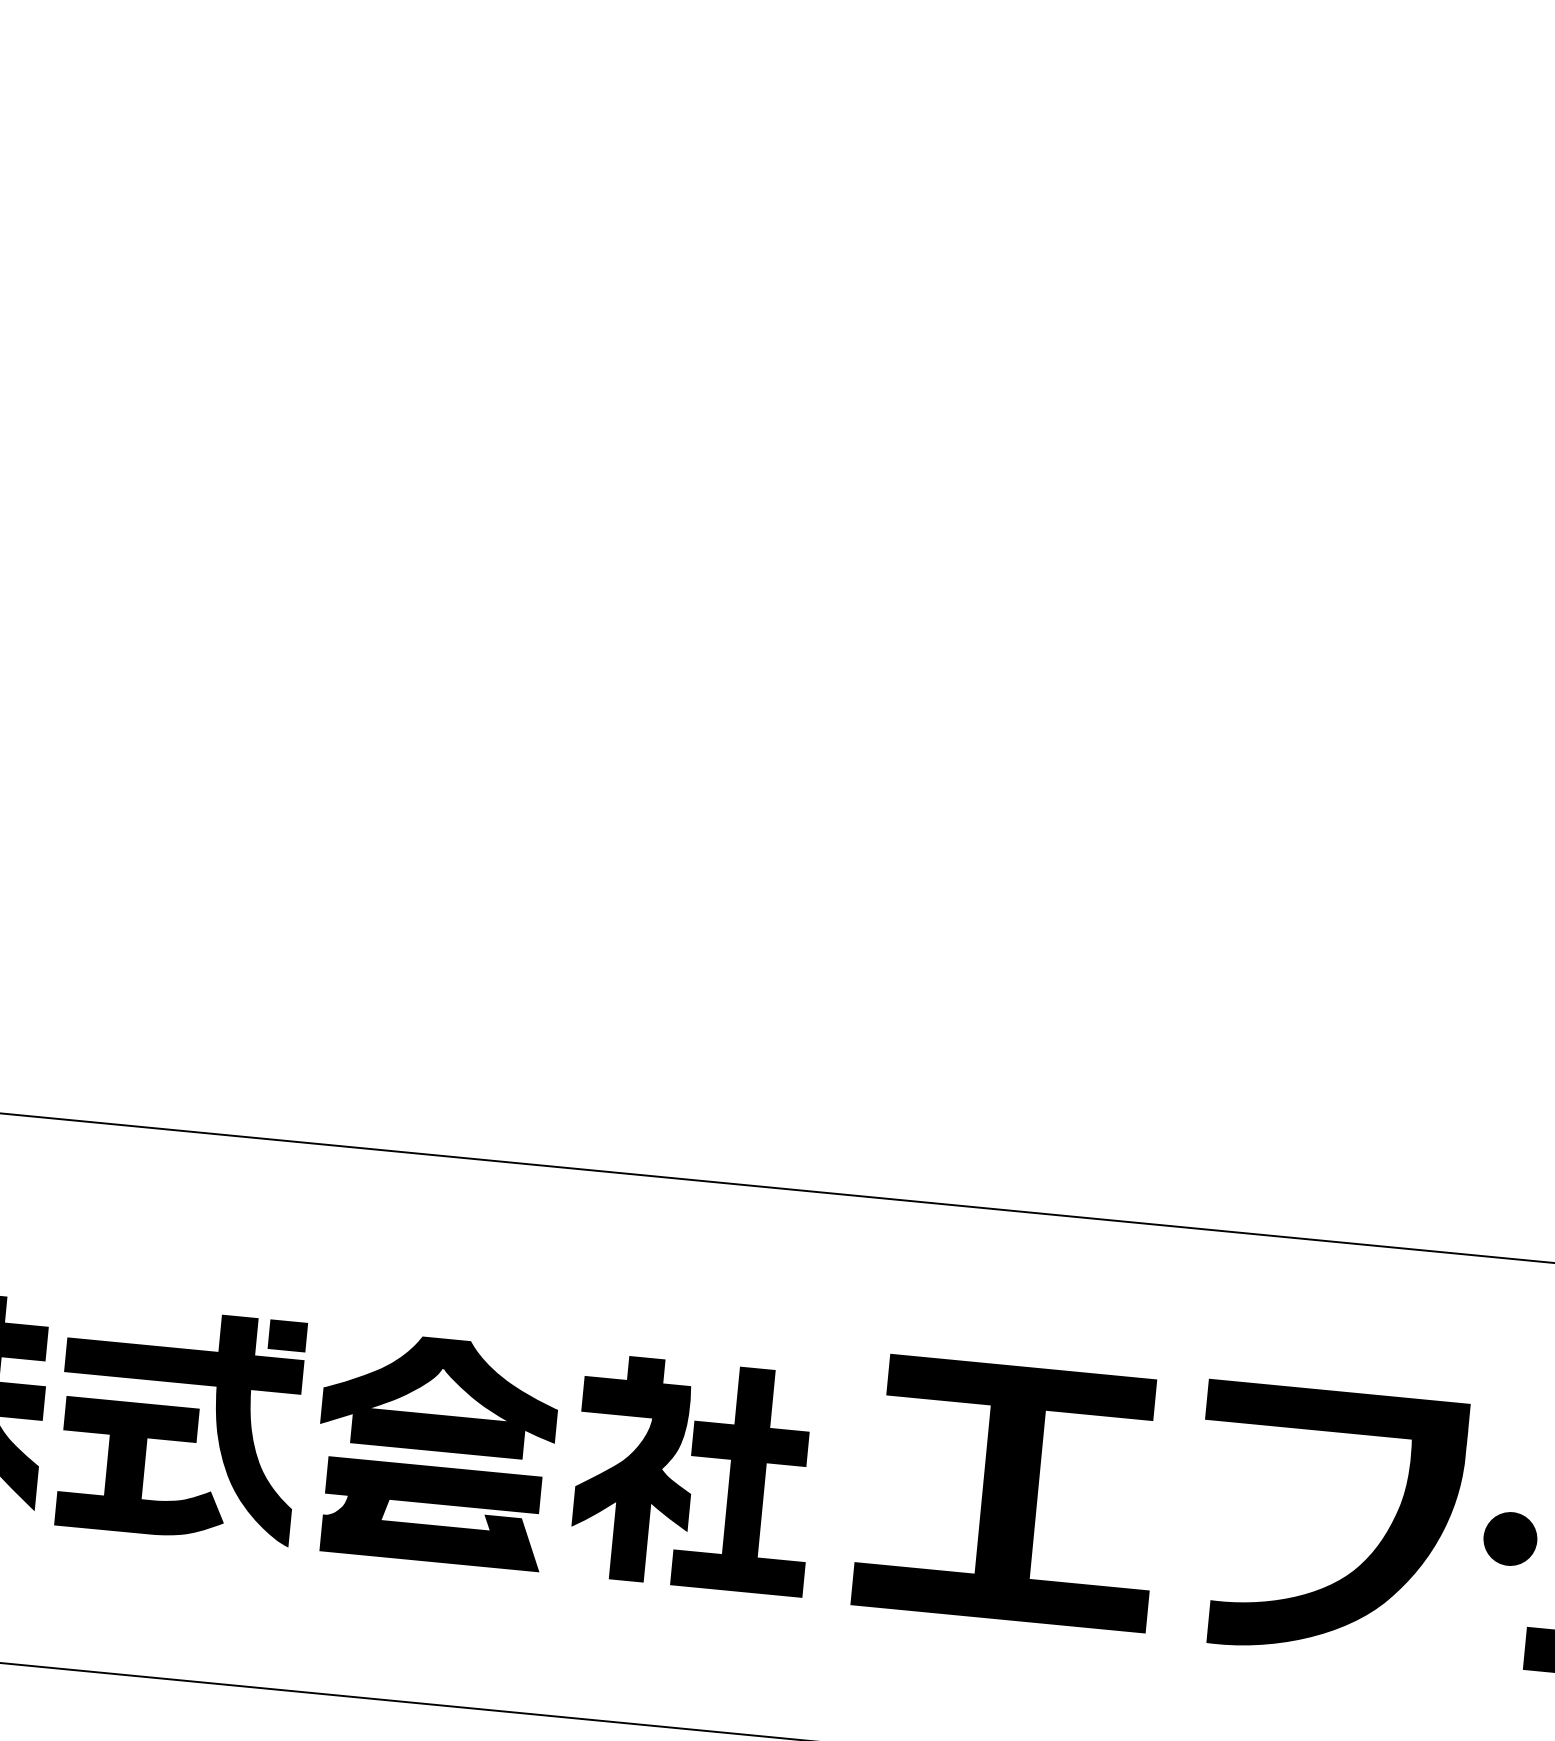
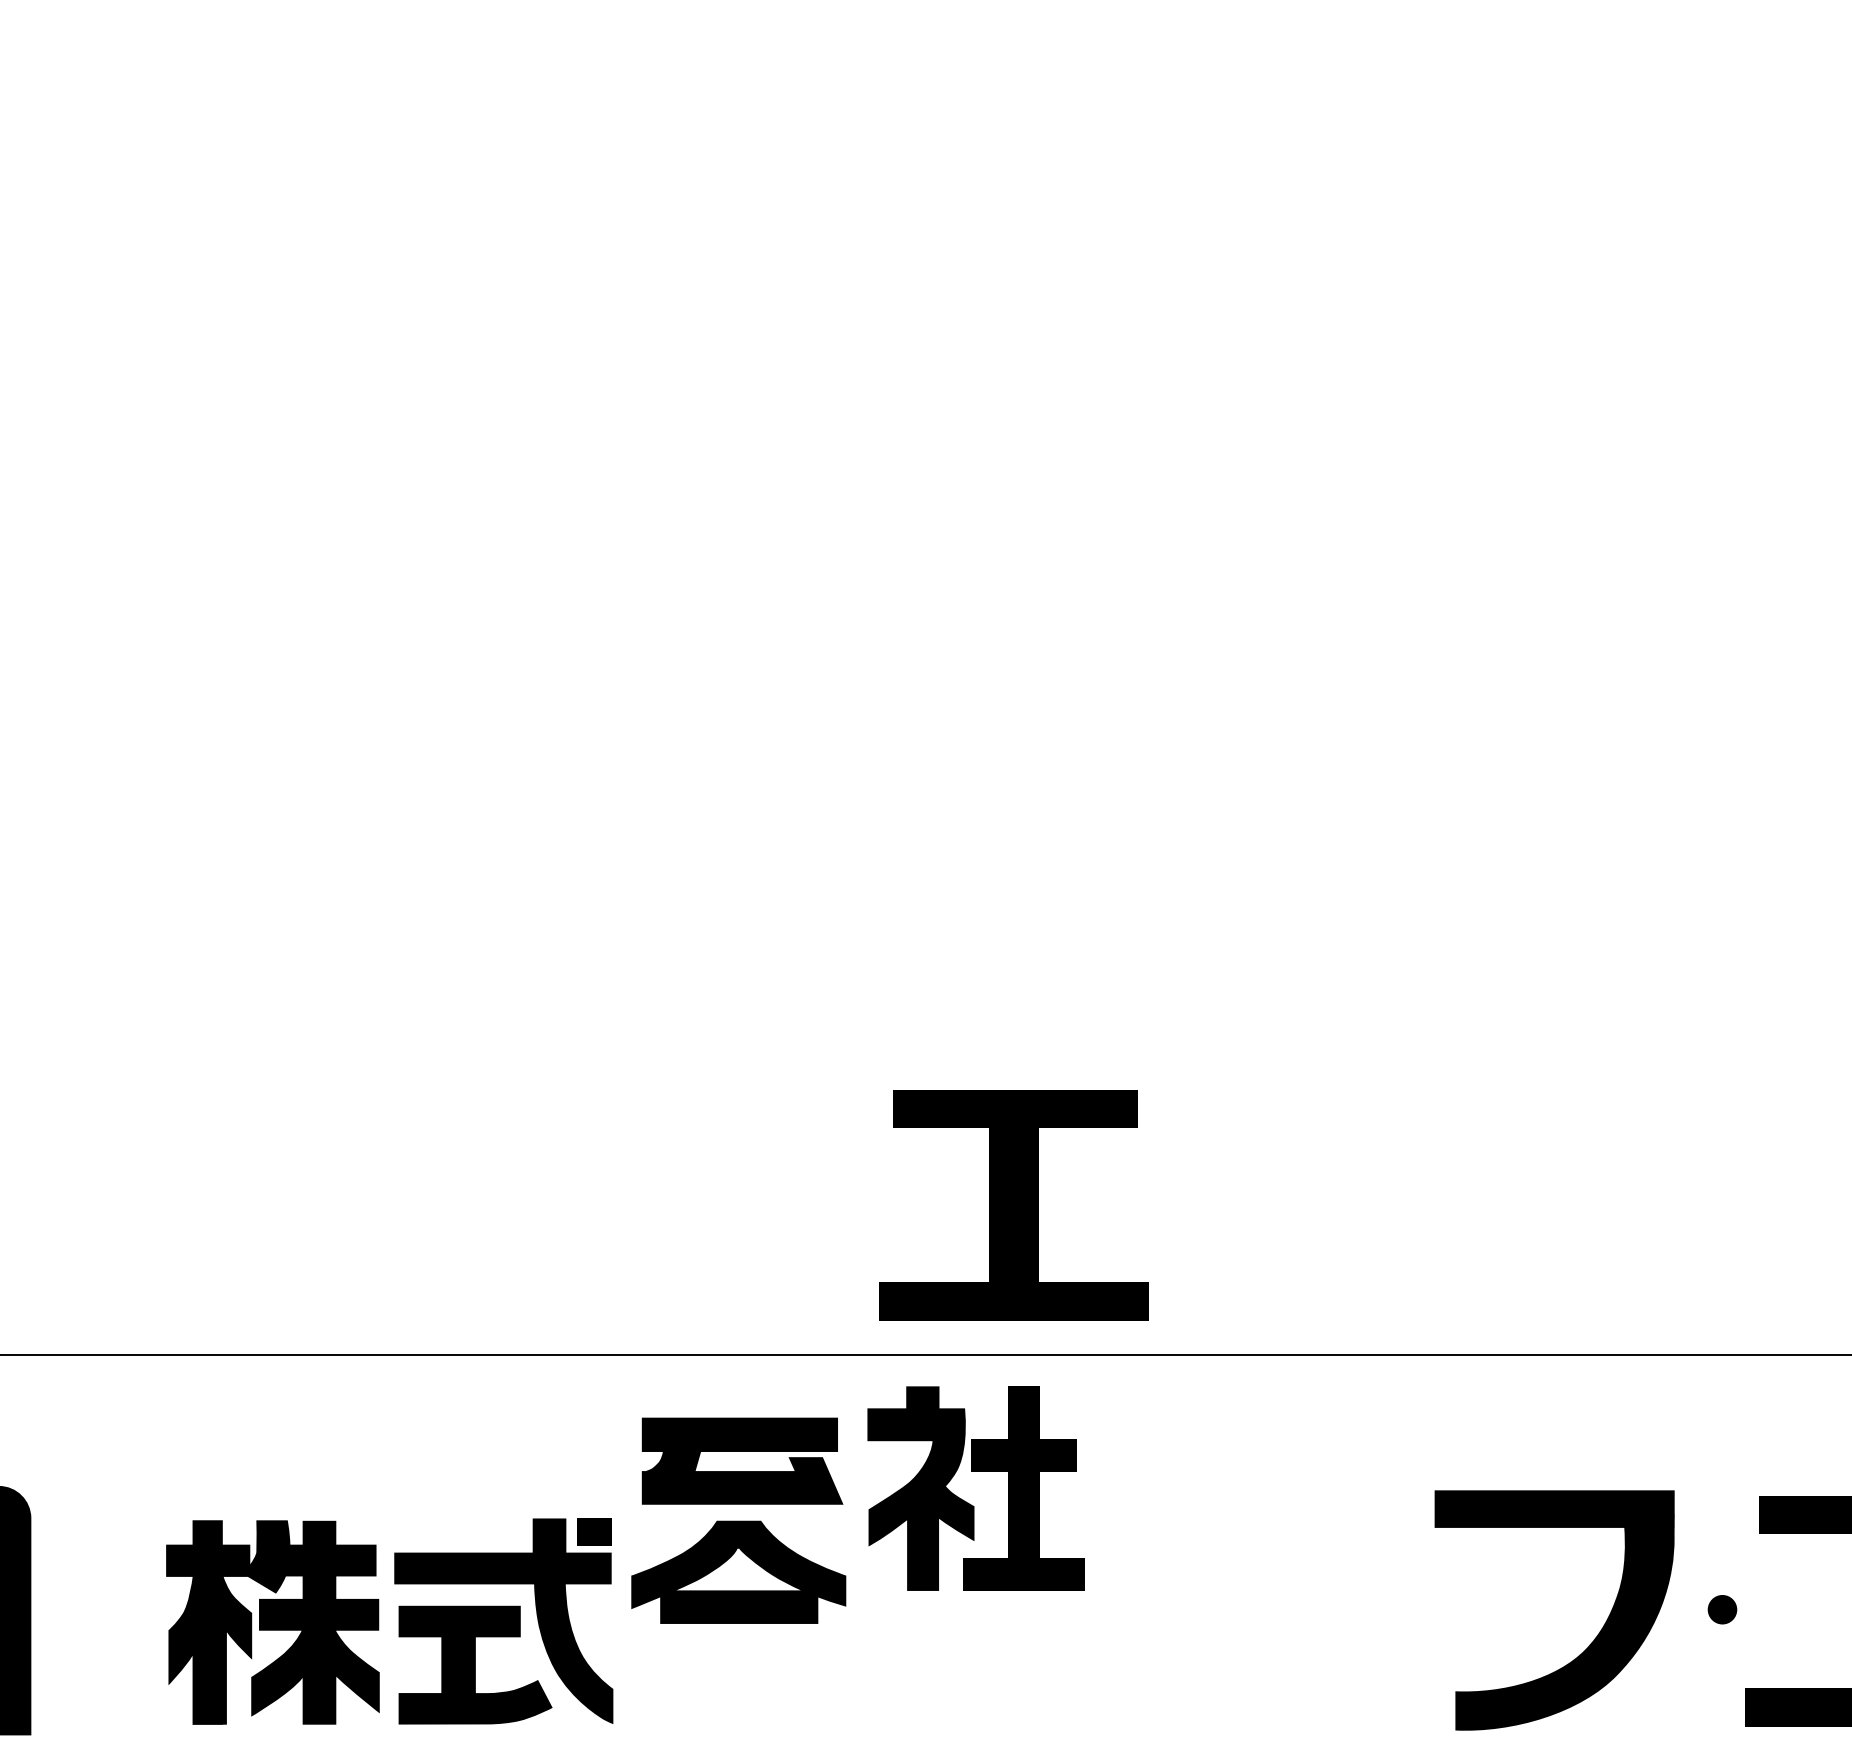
part: (685, 1489) -> (968, 1502), moved
part: (1009, 1492) -> (1013, 1205), moved
part: (434, 1503) -> (742, 1451), moved
part: (1510, 1538) -> (1722, 1609), size x0.6

